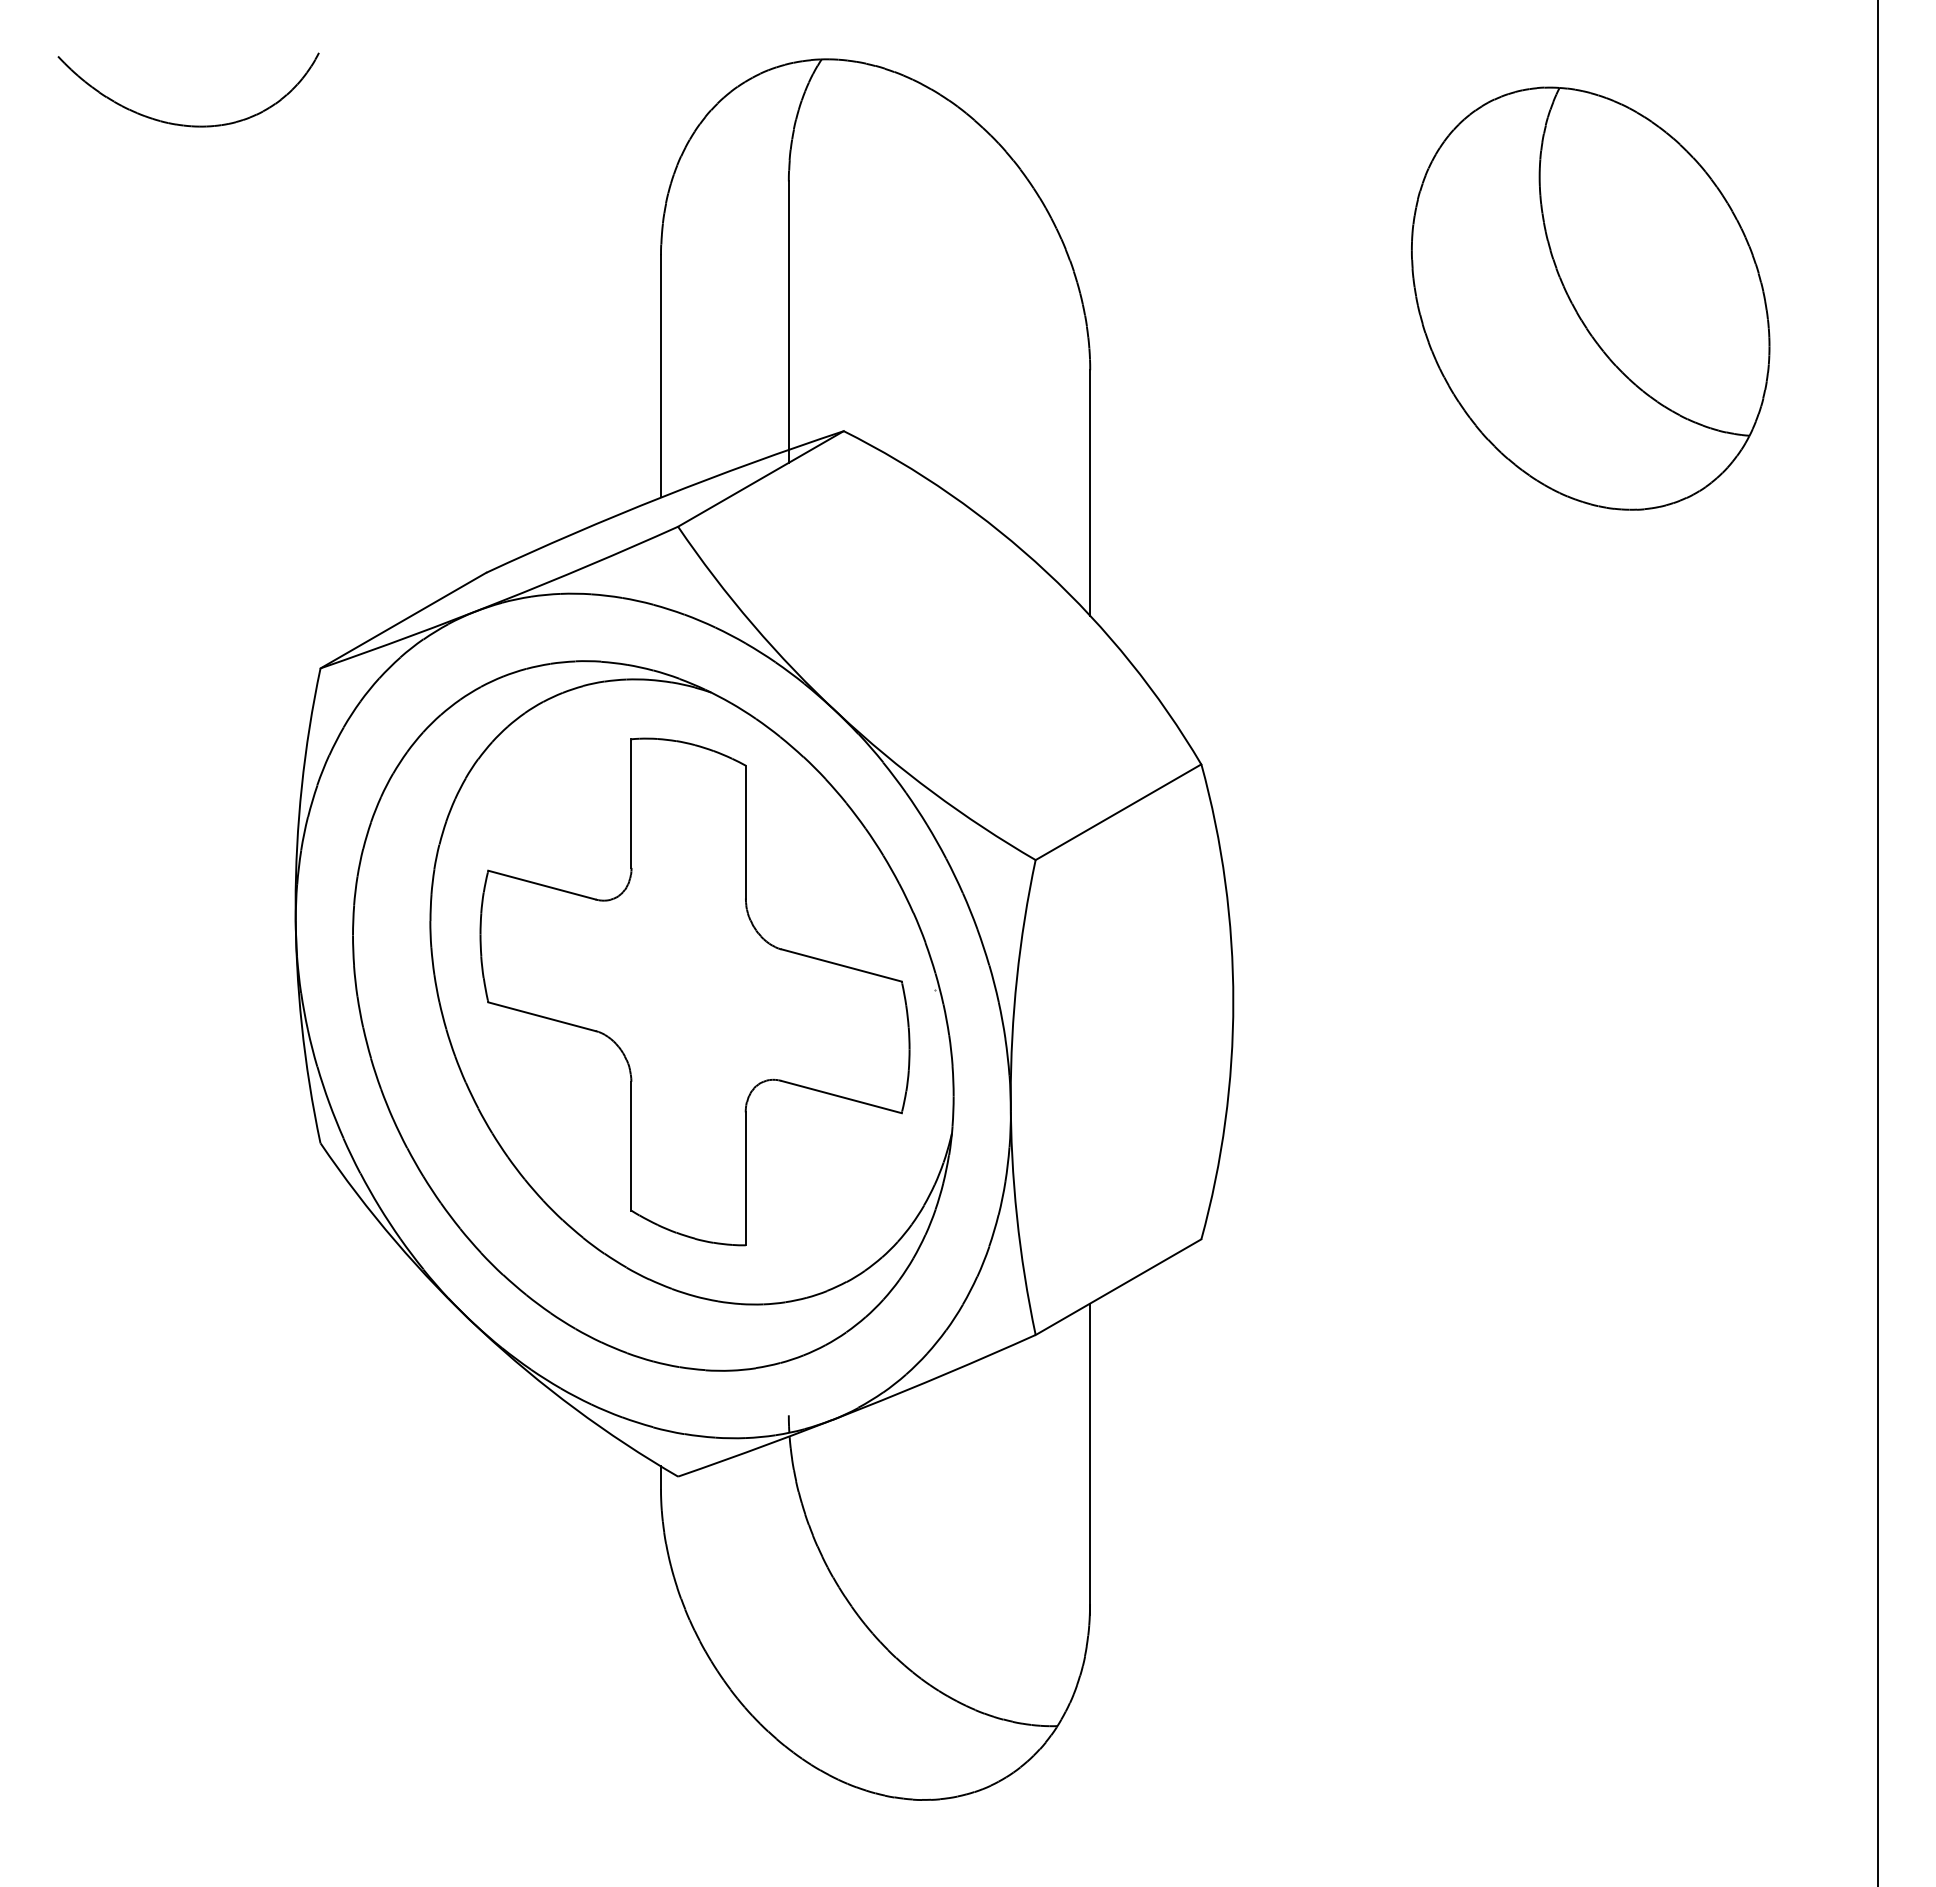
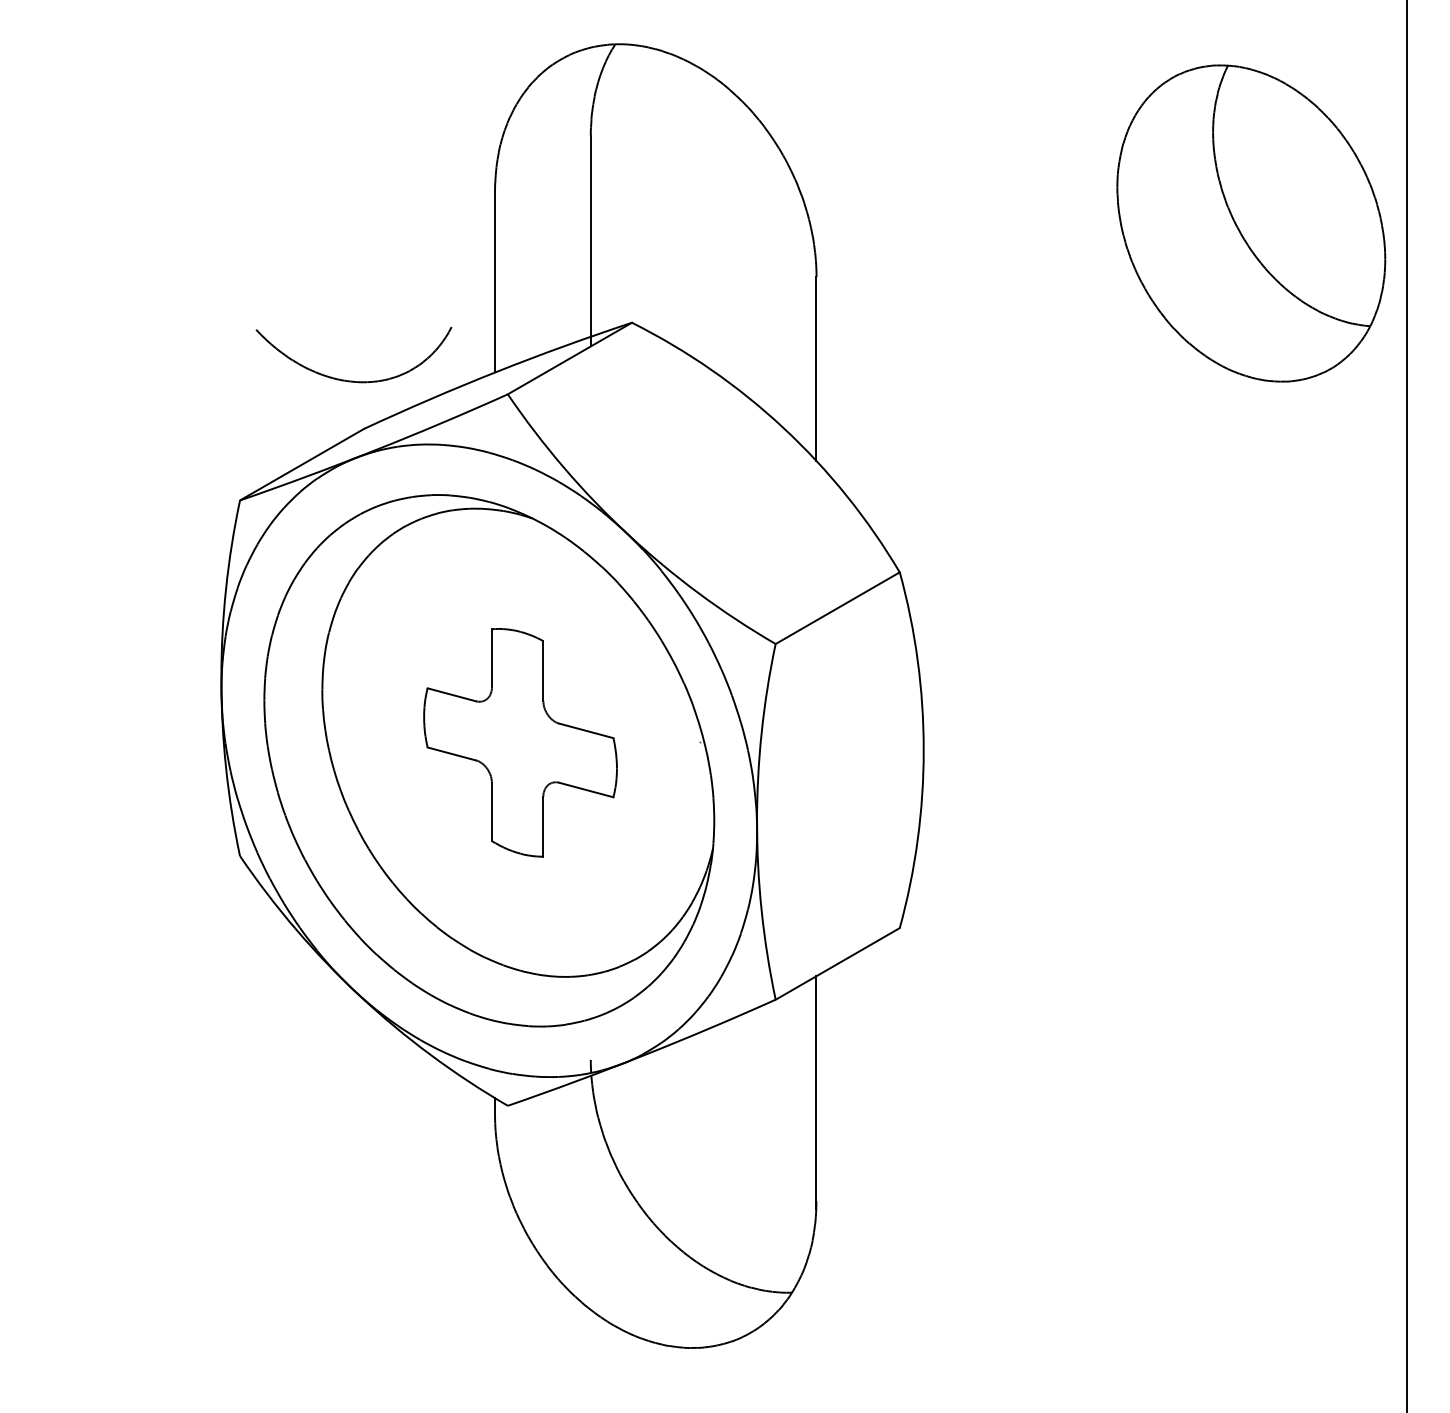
part: (185, 124) -> (351, 380), moved
part: (1590, 298) -> (1251, 223), moved
part: (694, 991) -> (520, 742), size x0.6

